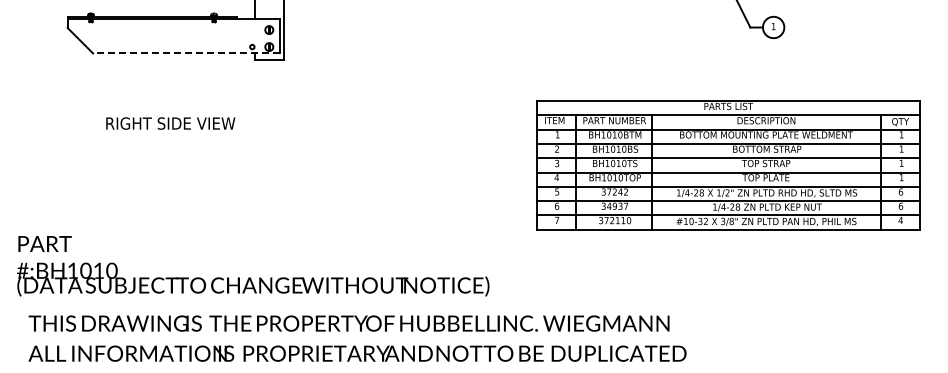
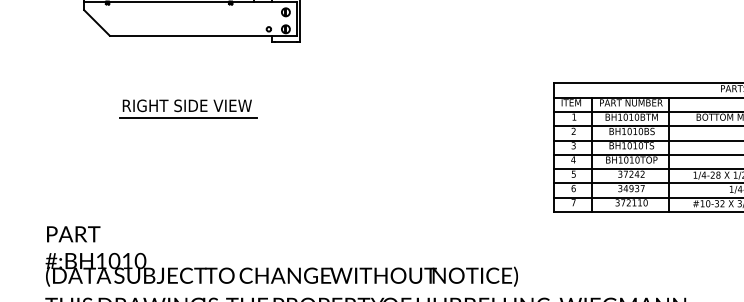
line: (186, 53) -> (203, 35), dashed -> solid
line: (171, 135) -> (188, 117), added
text: (253, 266) -> (282, 256), moved

